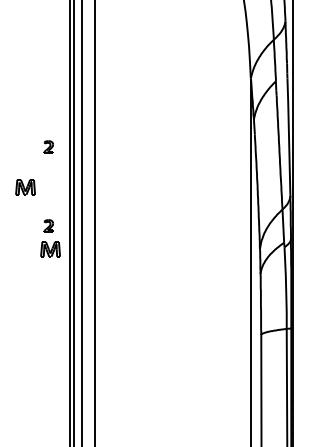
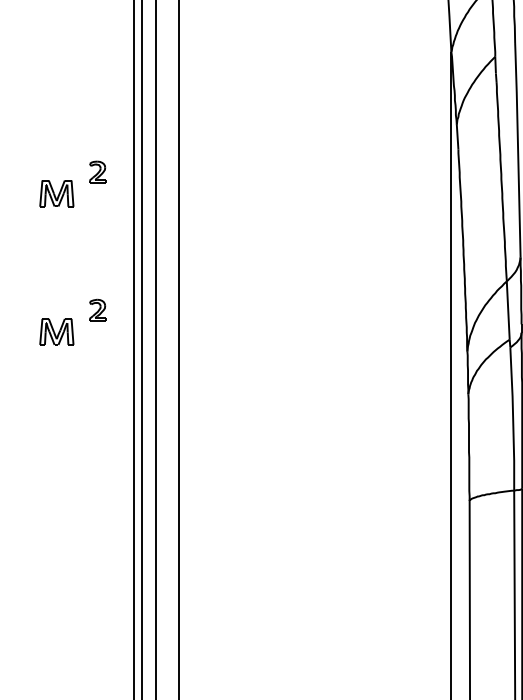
part: (25, 187) -> (56, 193), moved
part: (50, 249) -> (56, 332), moved

